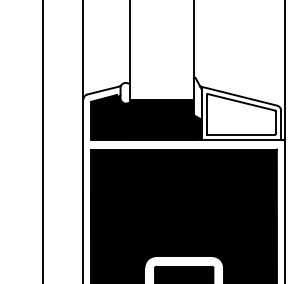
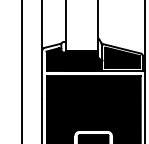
fill: (241, 113) -> (122, 57), added

